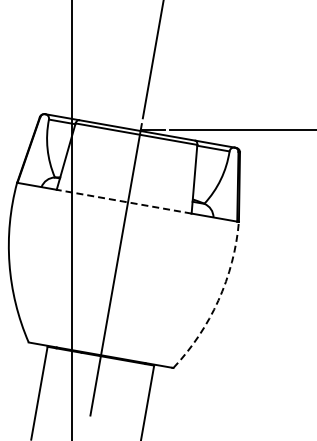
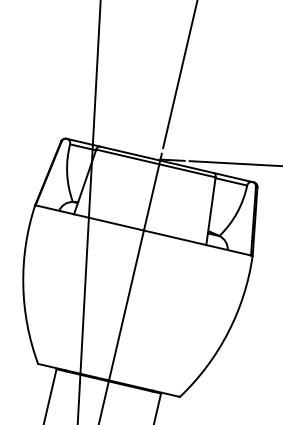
line: (123, 201) -> (139, 229), dashed -> solid
arc: (218, 300) -> (228, 332), dashed -> solid

